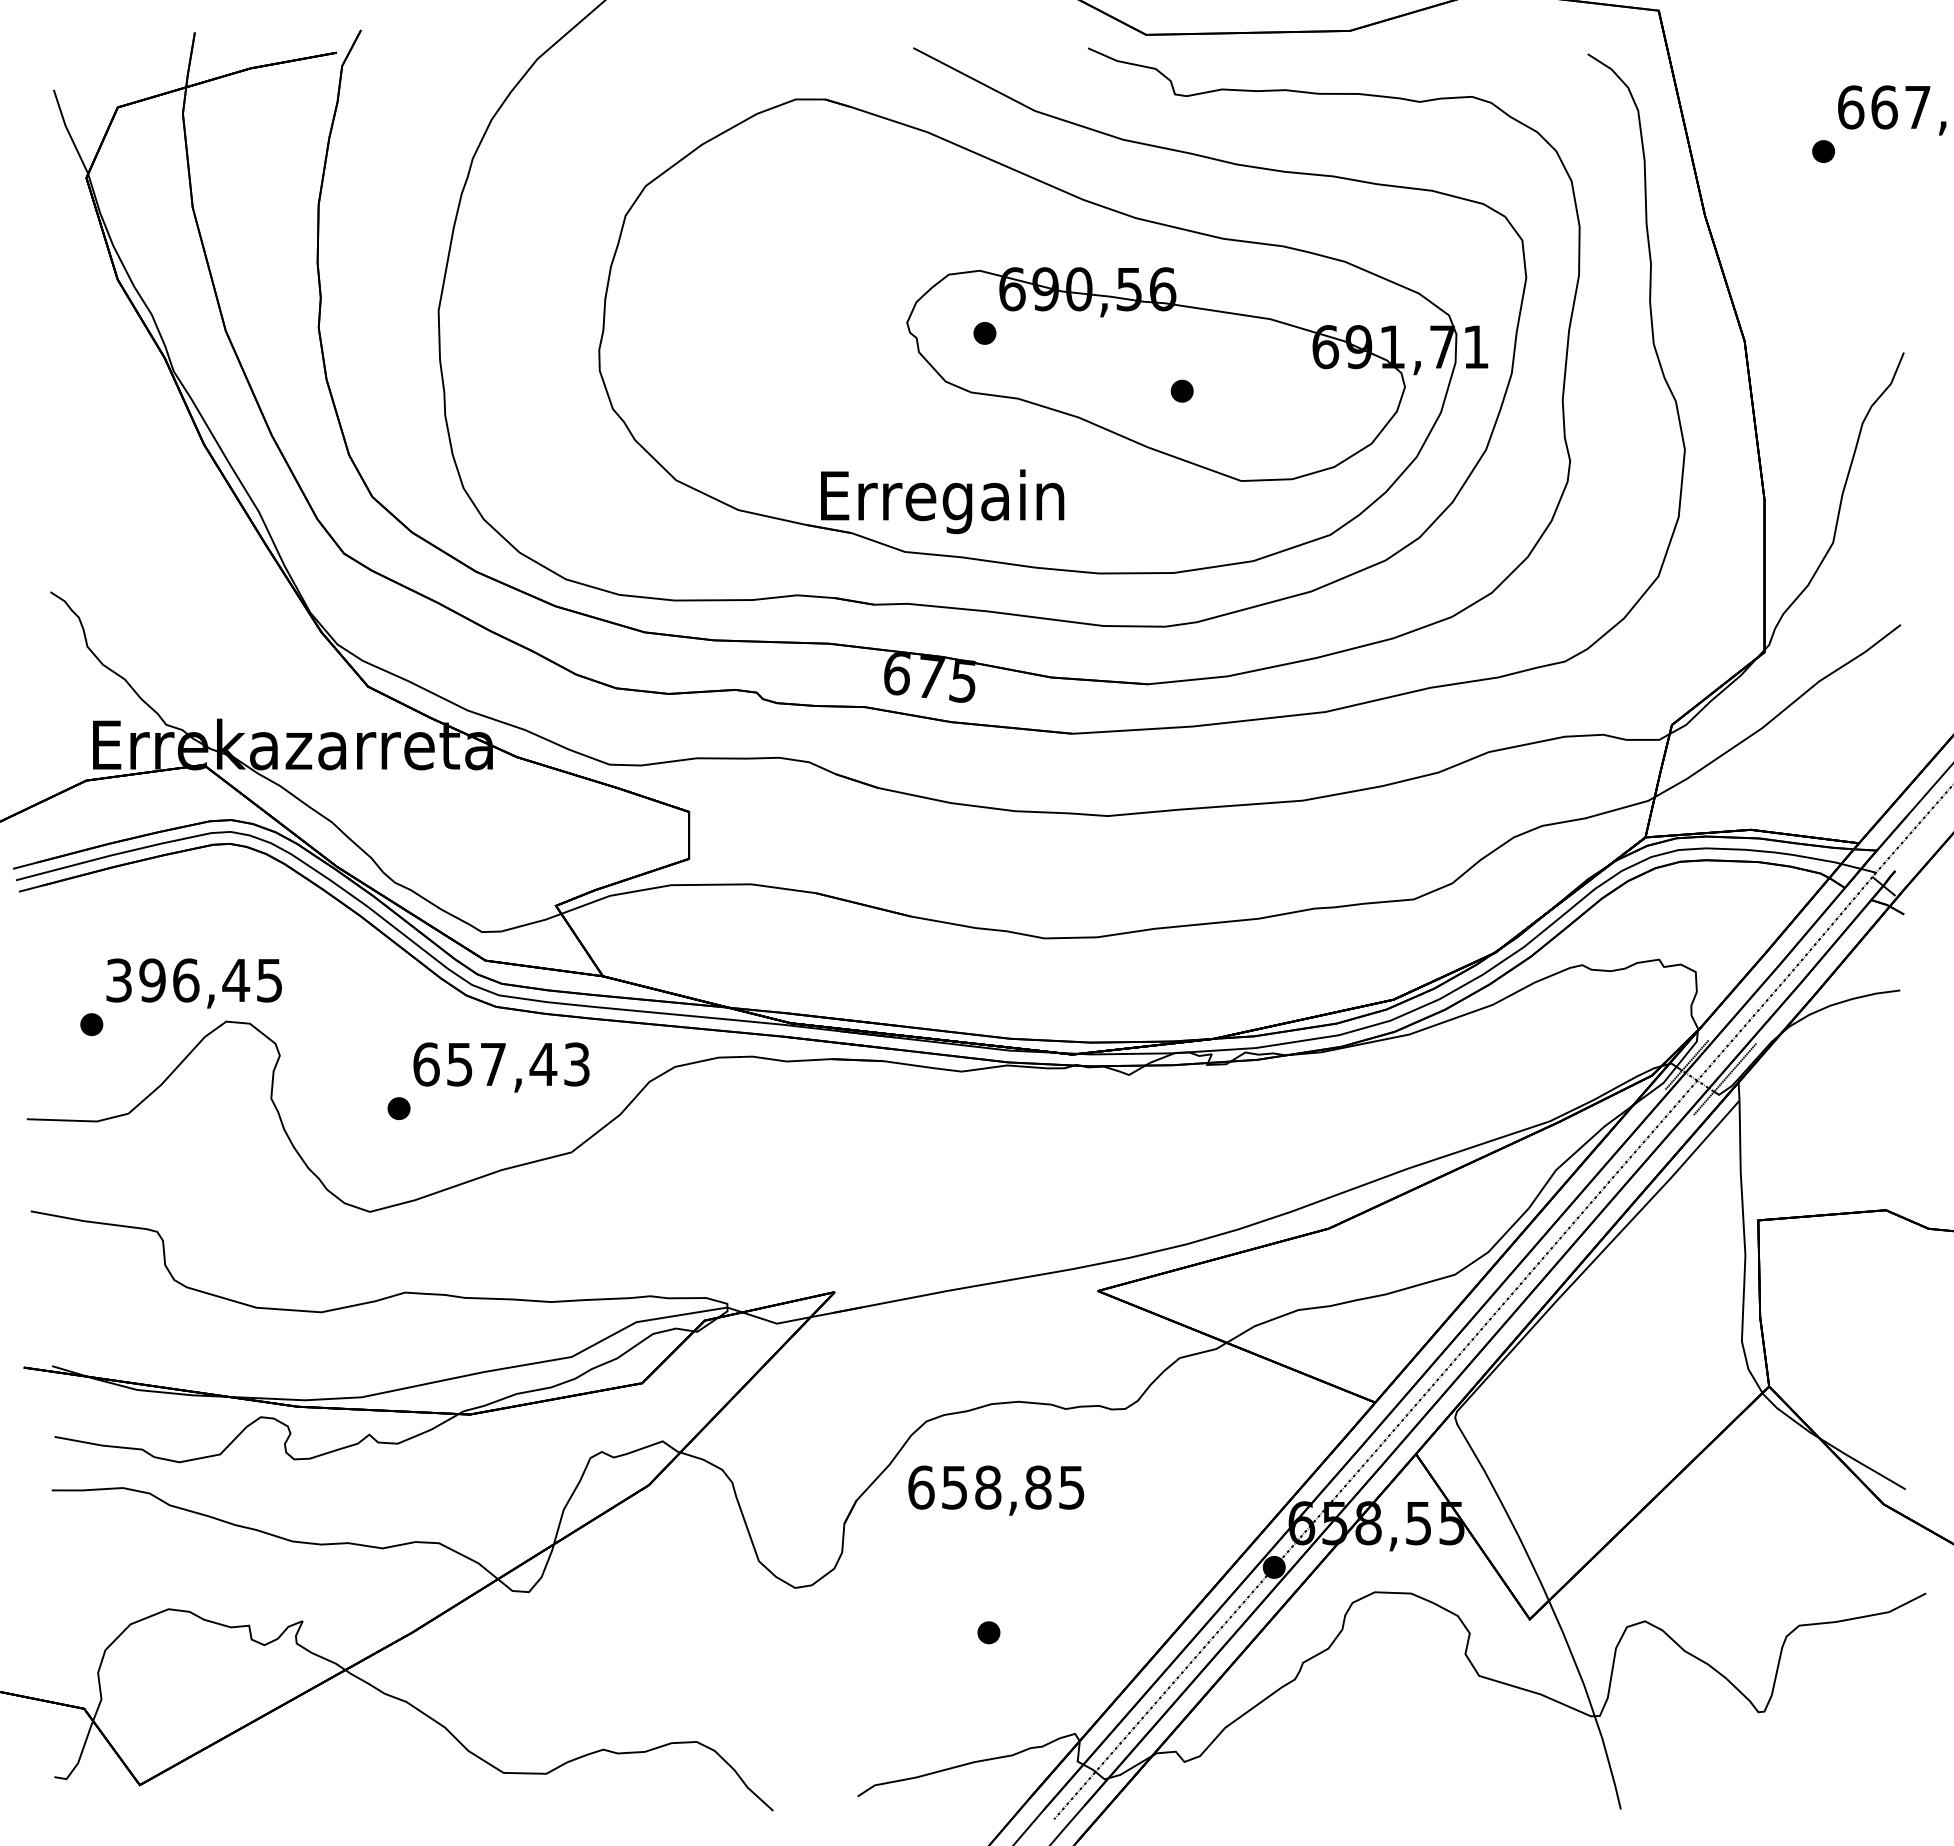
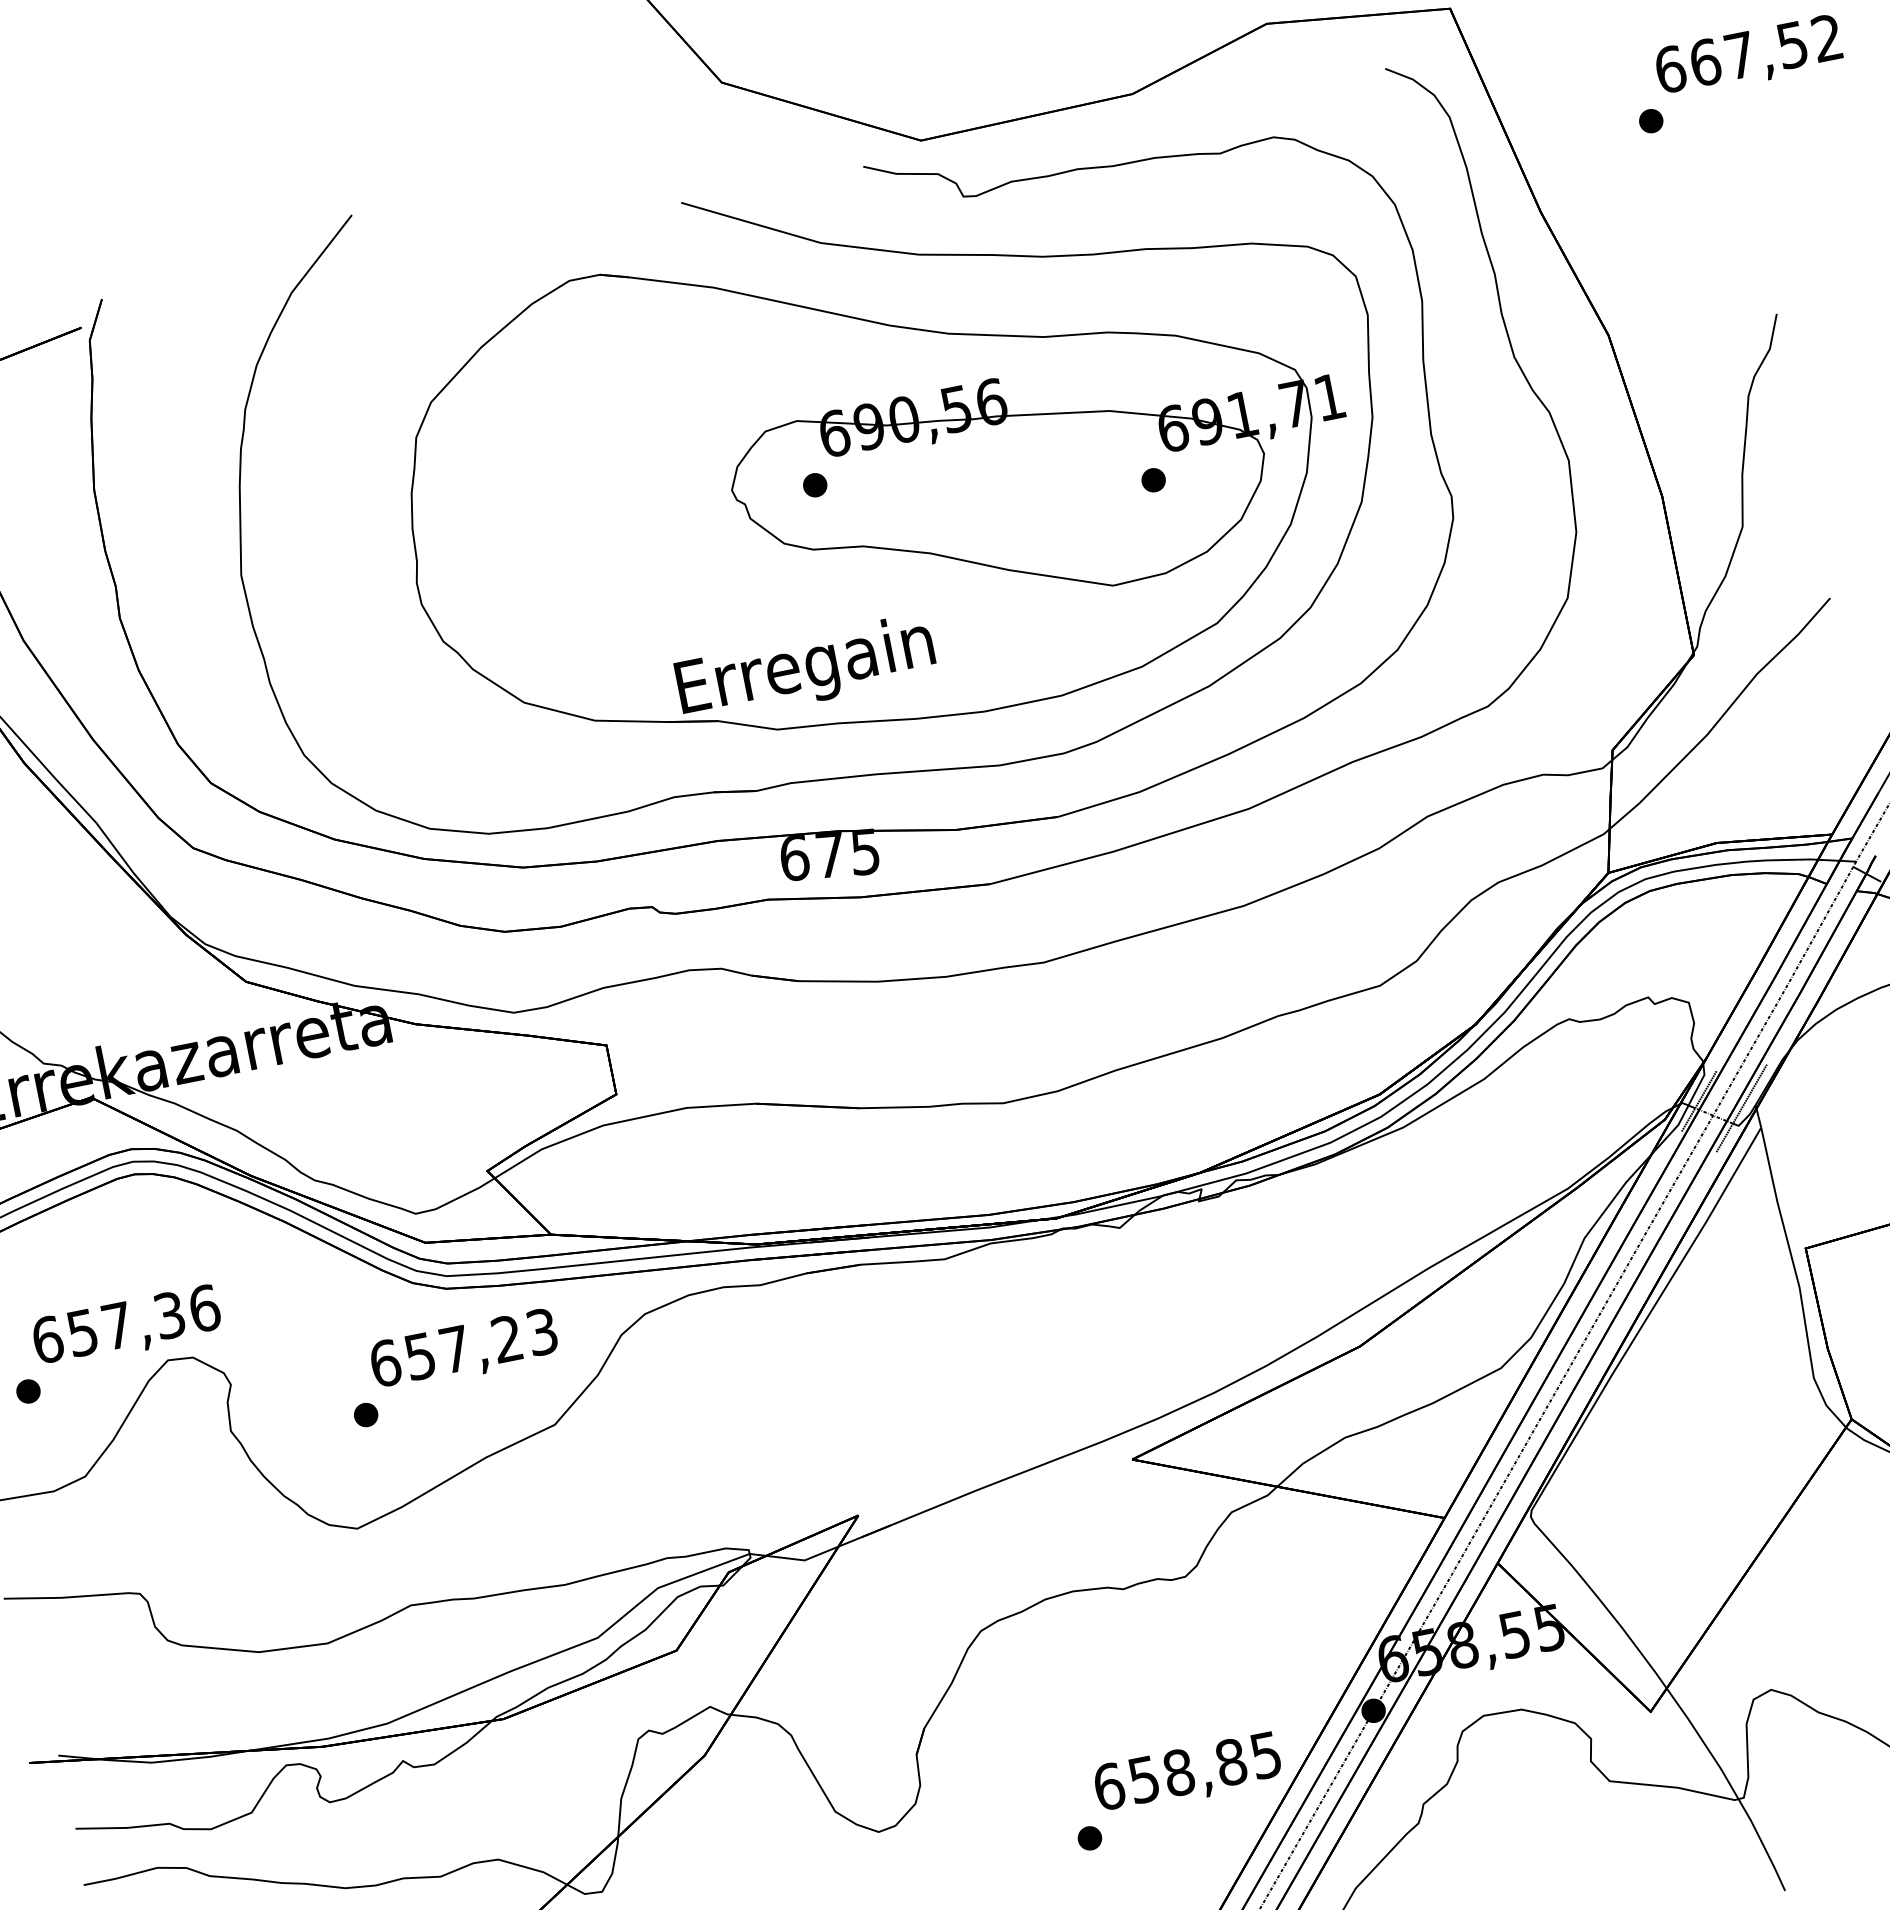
part: (1181, 390) -> (1152, 479), moved
text: (194, 980) -> (126, 1324), 396,45 -> 657,36
text: (543, 1063) -> (507, 1337), 657,43 -> 657,23
text: (996, 1490) -> (1188, 1774), moved

